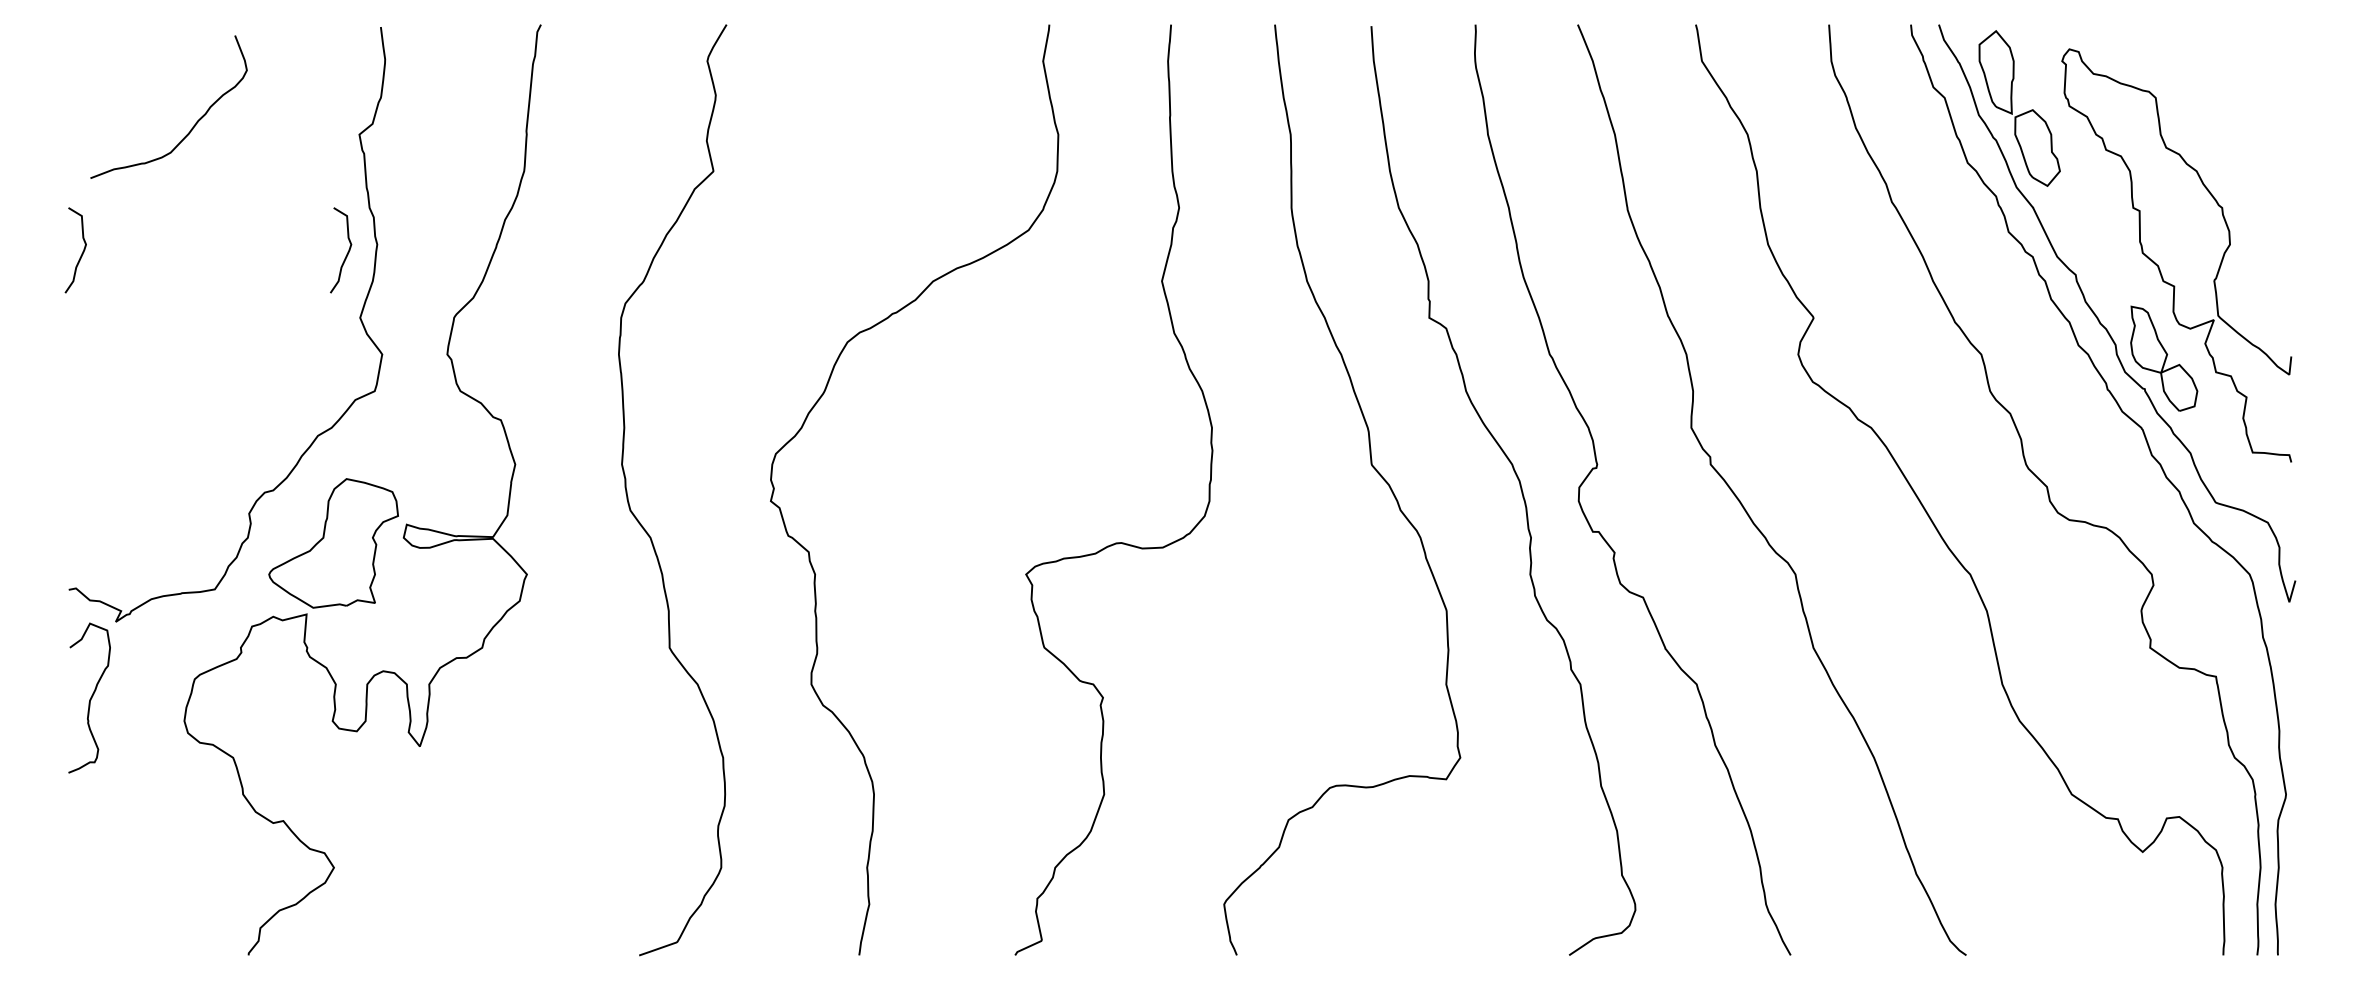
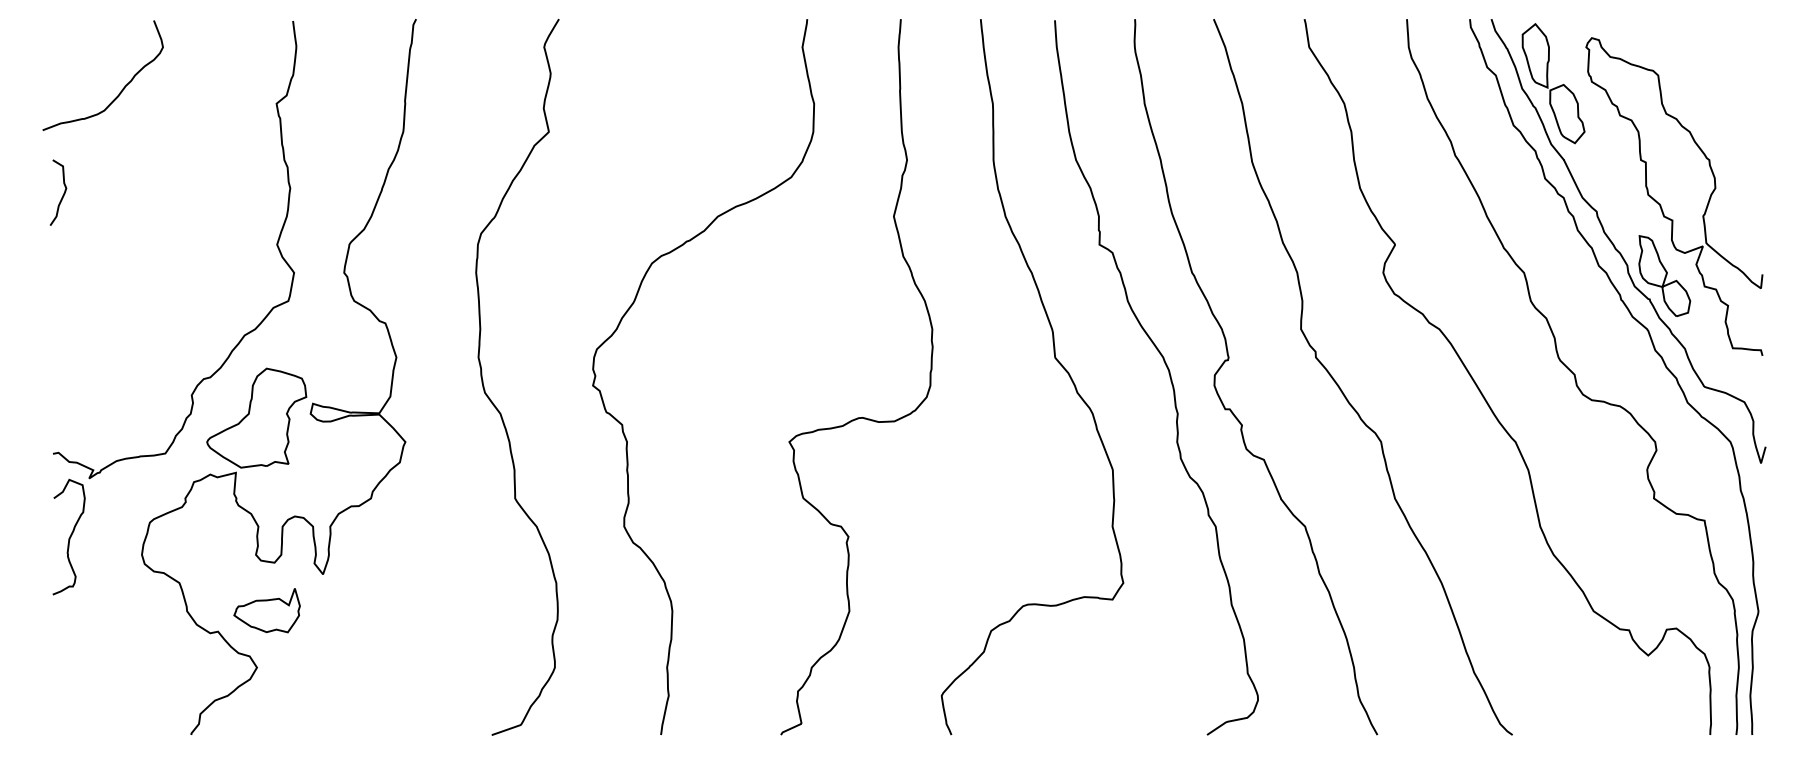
curve: (194, 123) -> (122, 88), moved
curve: (346, 253) -> (266, 195), removed
part: (346, 793) -> (266, 610), added

